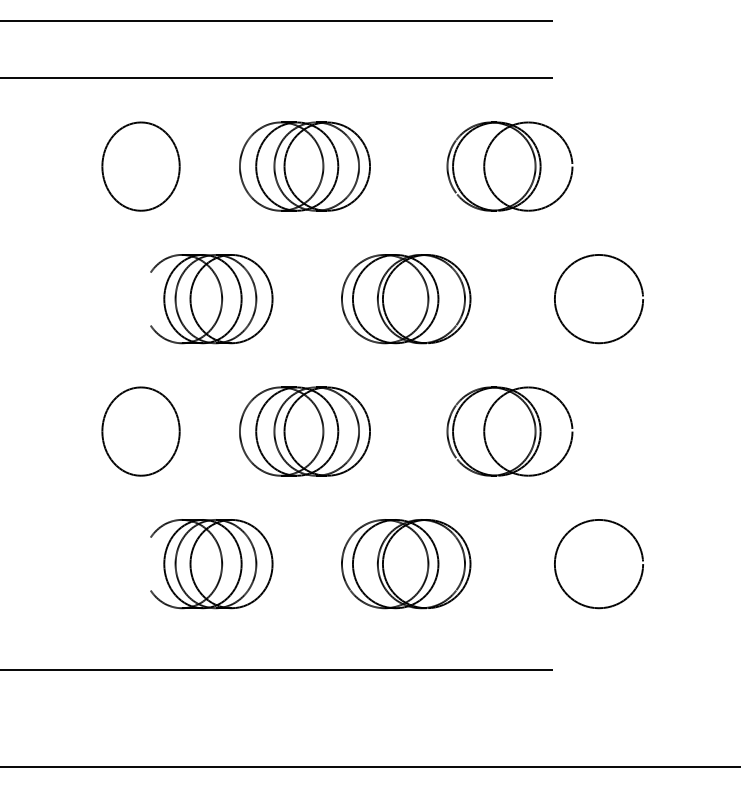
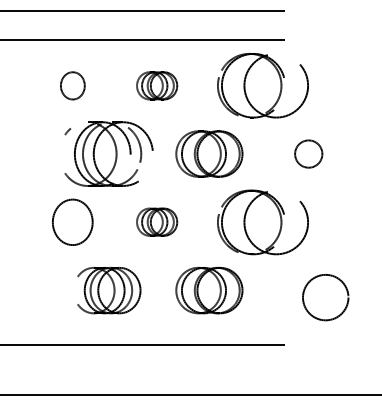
part: (140, 166) -> (72, 85), size x0.6
part: (303, 166) -> (156, 85), size x0.6
part: (509, 166) -> (262, 85), size x1.4
part: (212, 297) -> (109, 153), size x1.4
circle: (598, 297) -> (308, 153), size x0.6
part: (303, 429) -> (156, 221), size x0.6
part: (509, 429) -> (262, 221), size x1.4
circle: (598, 563) -> (325, 297), moved

